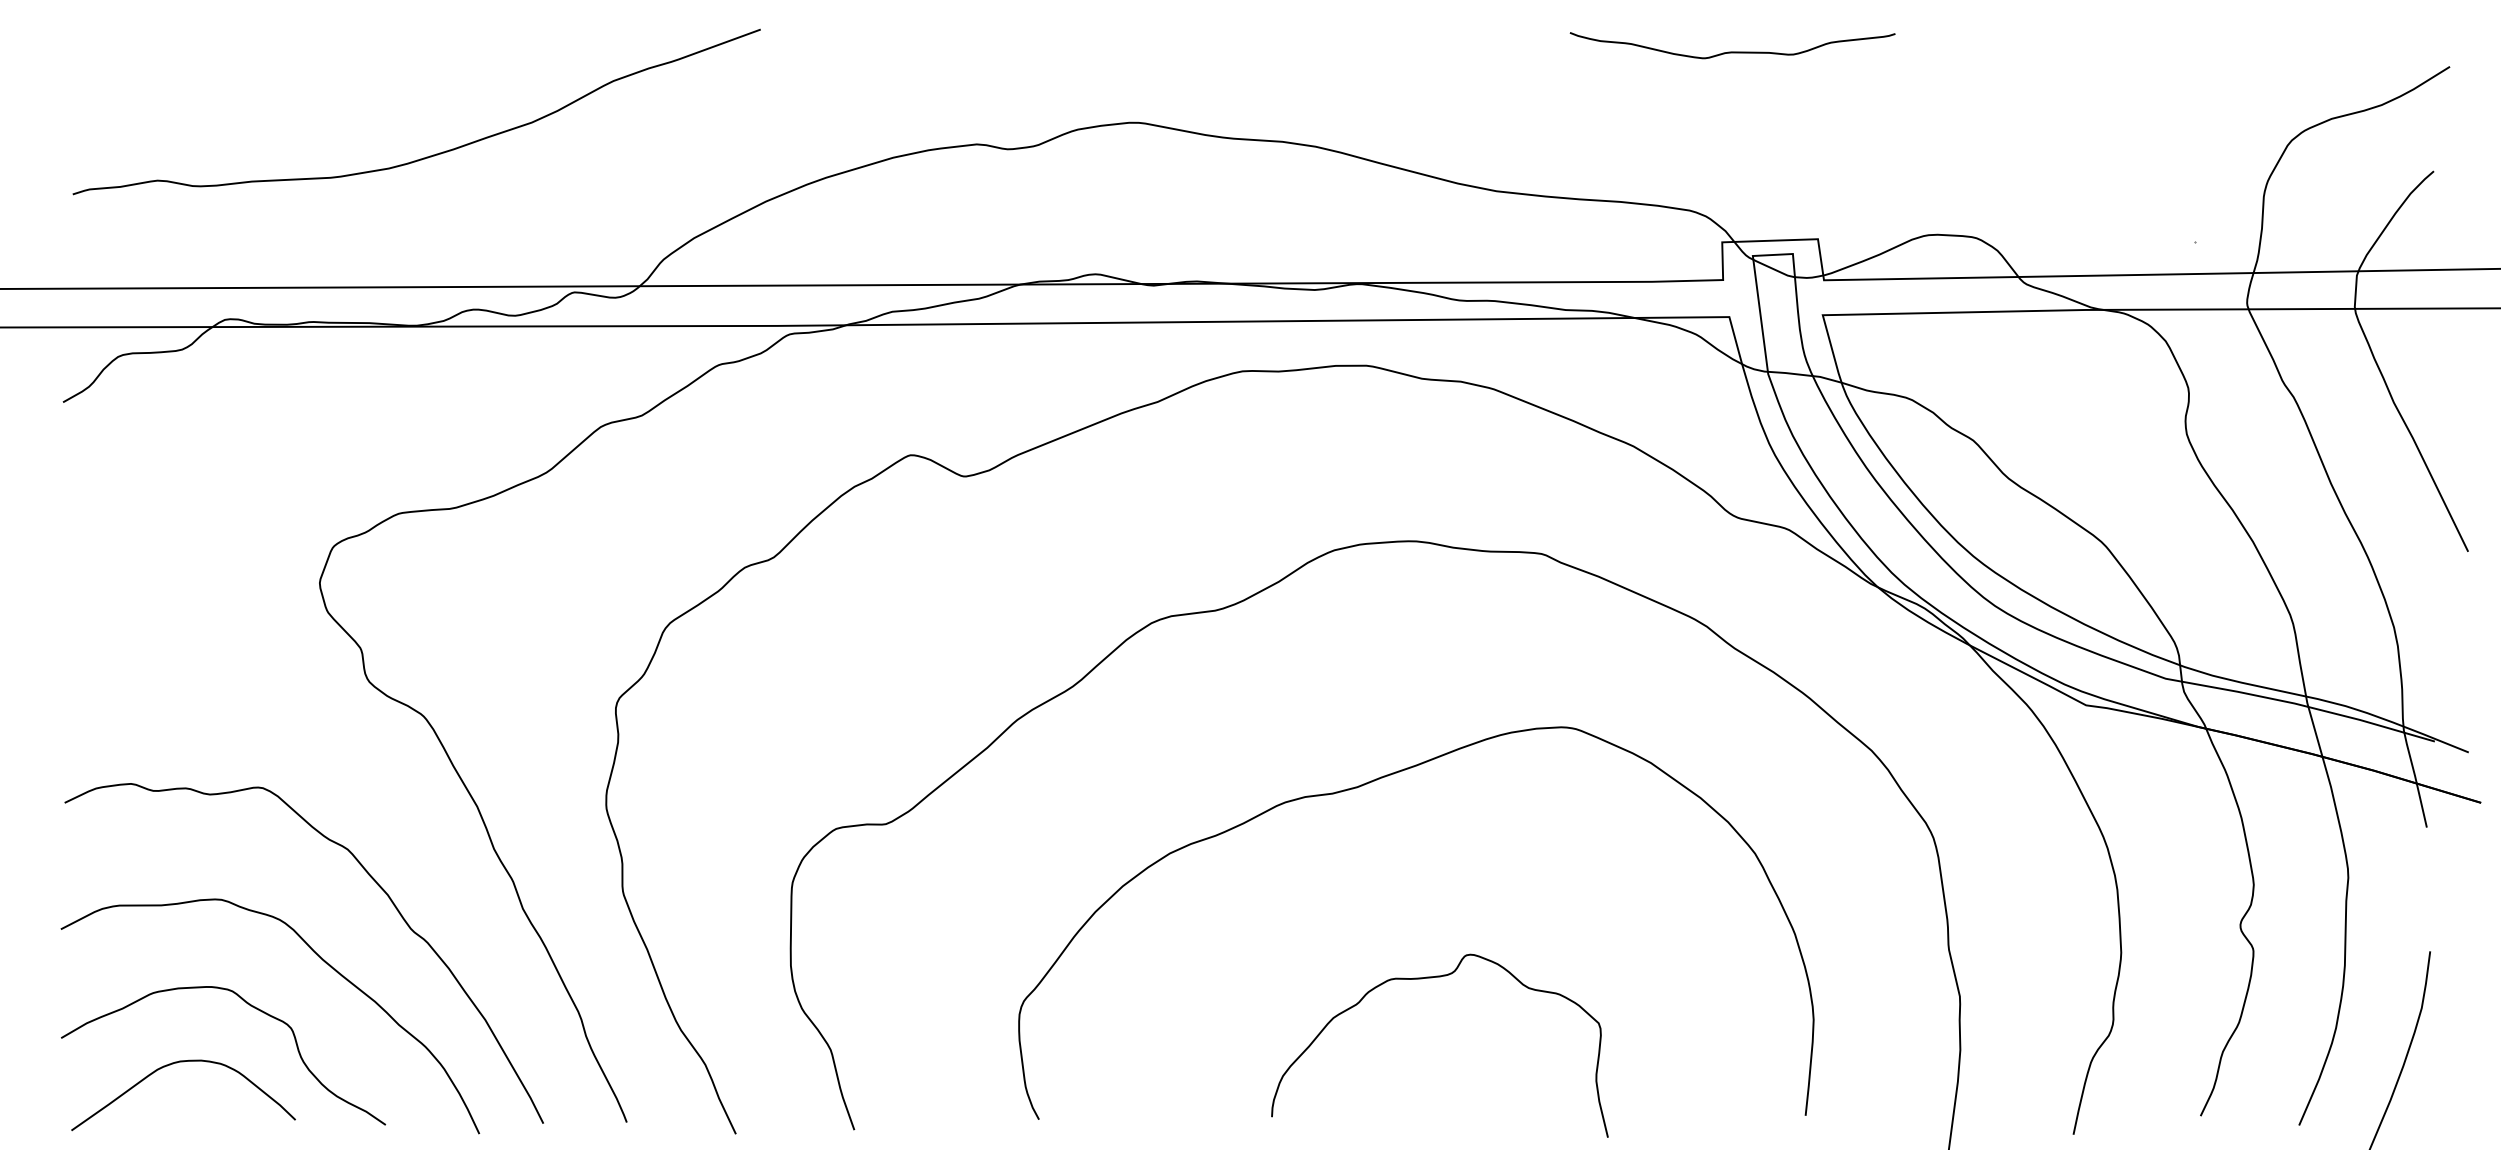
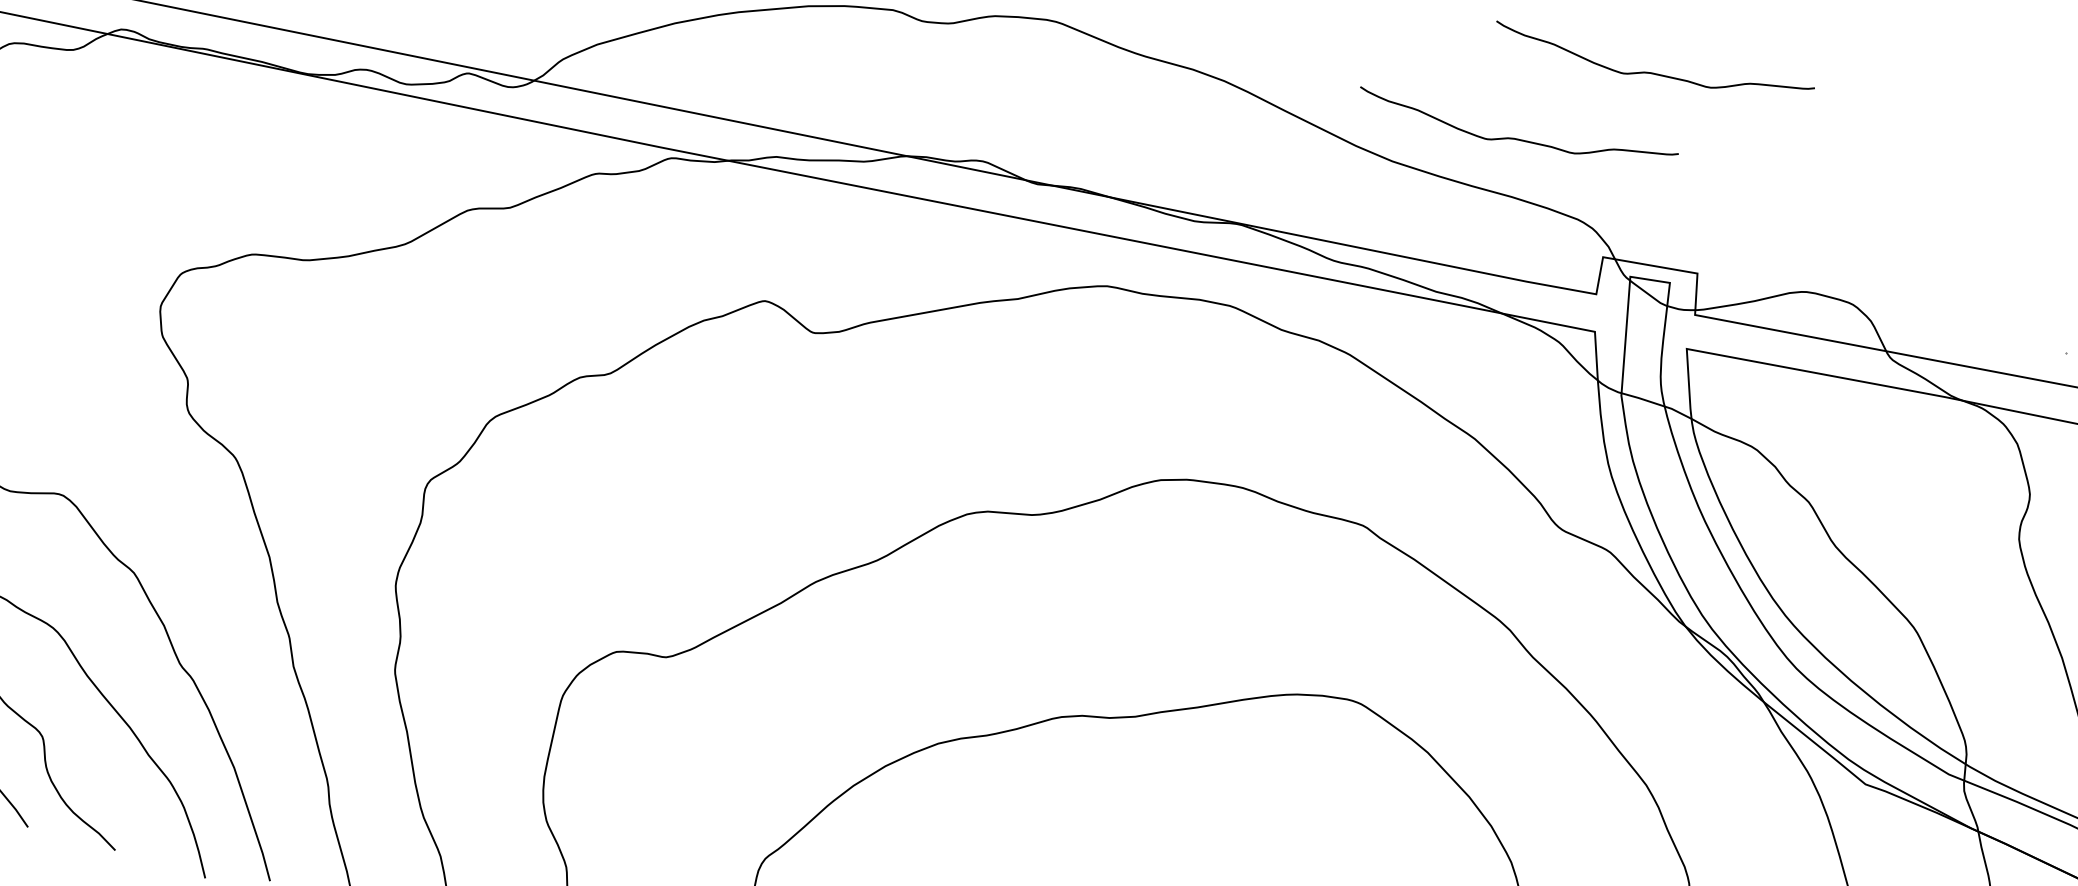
curve: (1612, 143) -> (1515, 138), added

